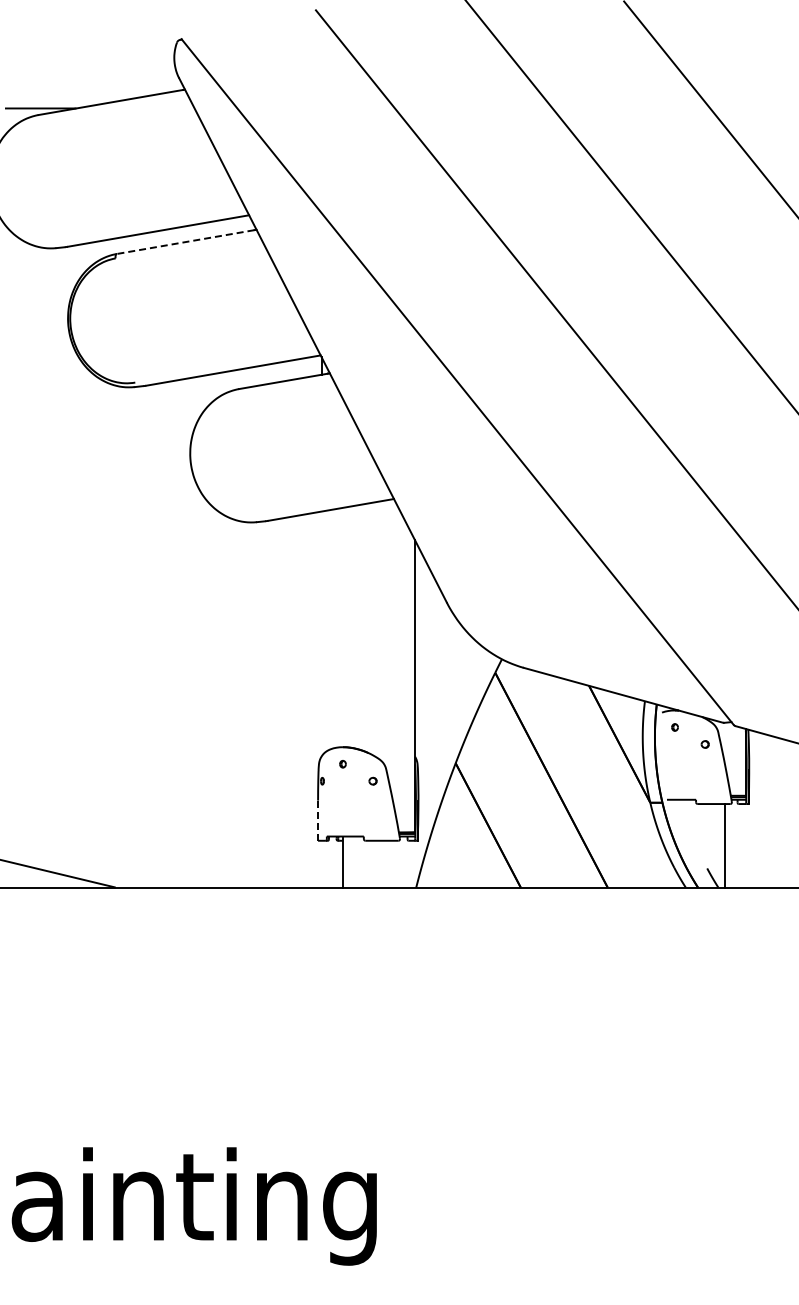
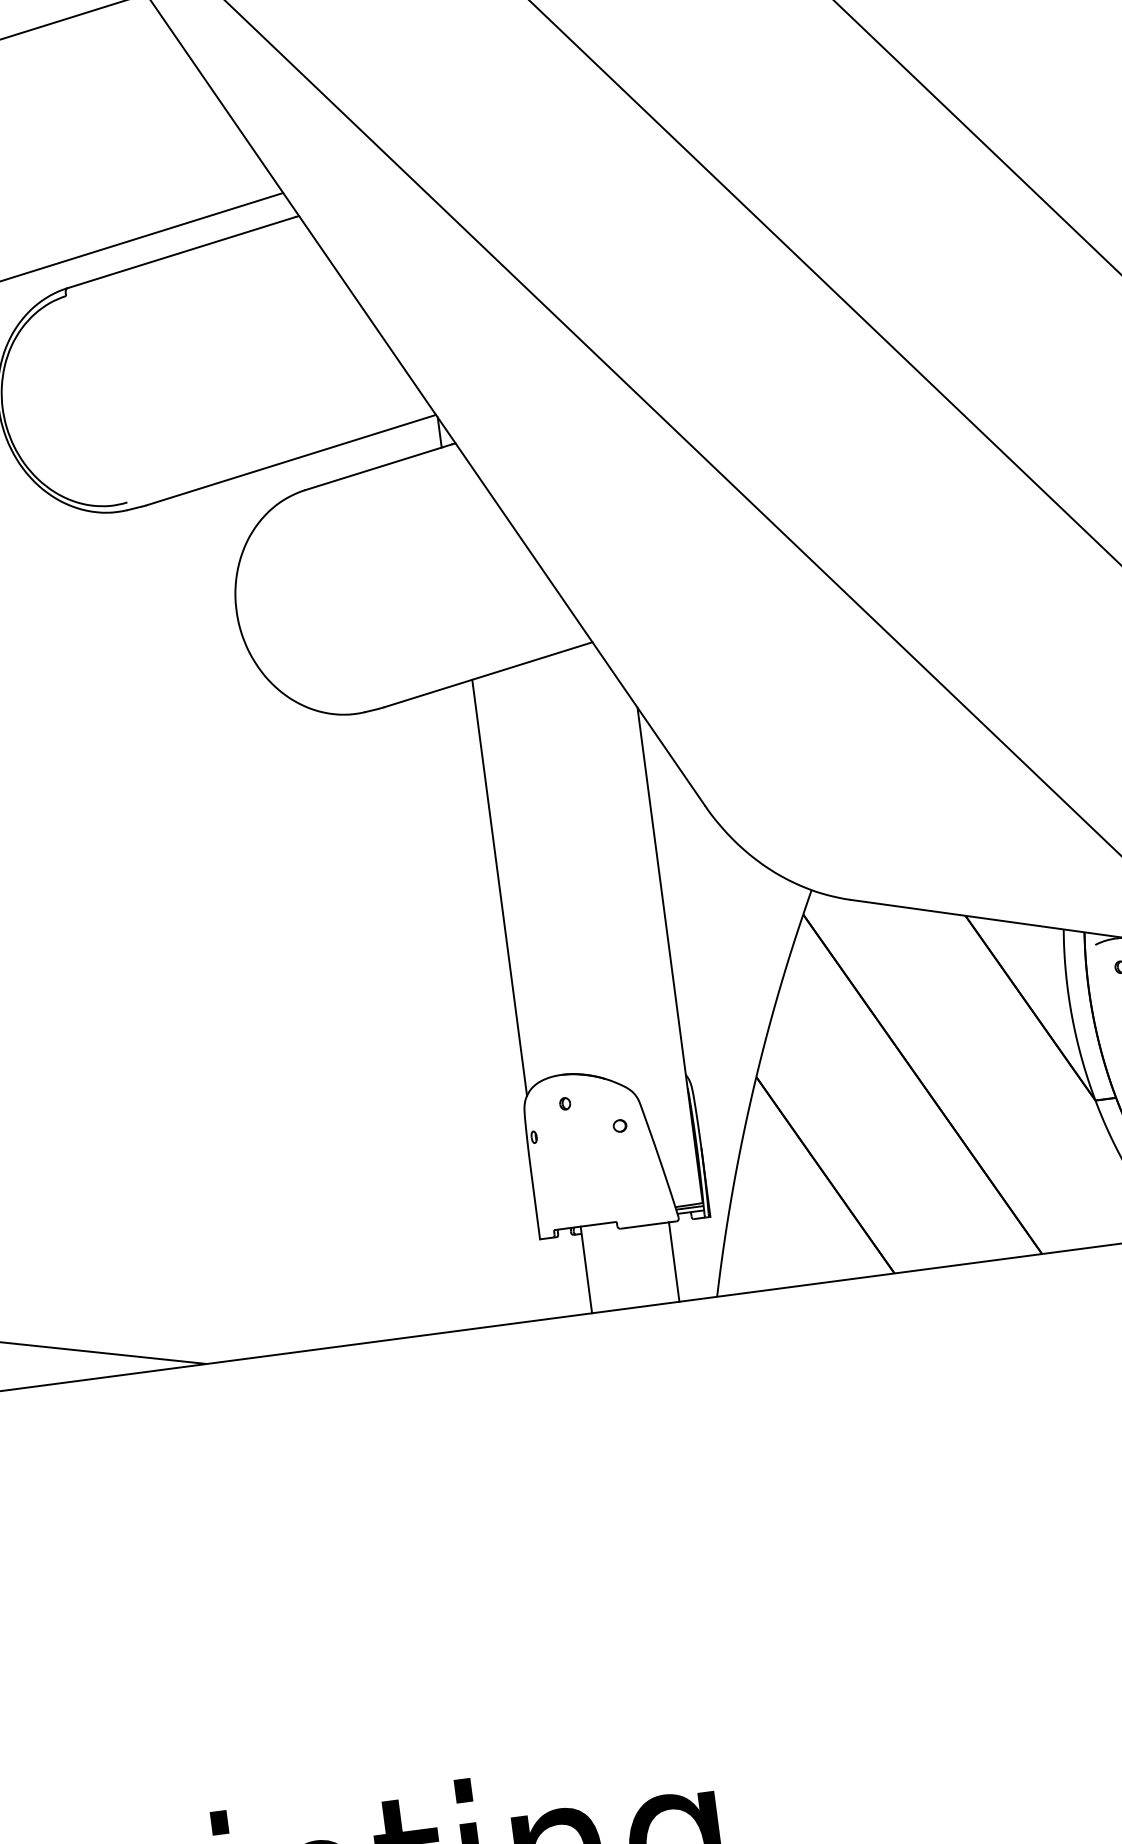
line: (185, 242) -> (181, 253), dashed -> solid
line: (321, 633) -> (499, 886), added
line: (318, 820) -> (536, 1204), dashed -> solid
line: (394, 863) -> (674, 1260), added

